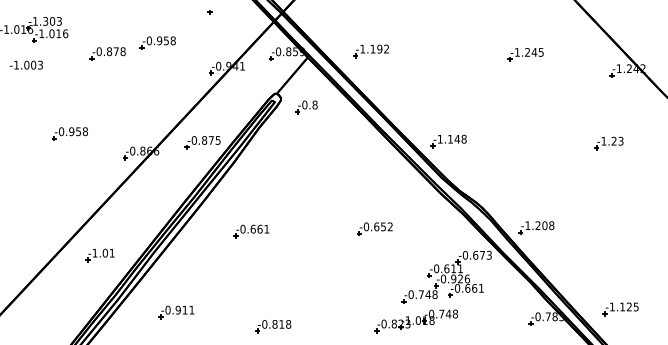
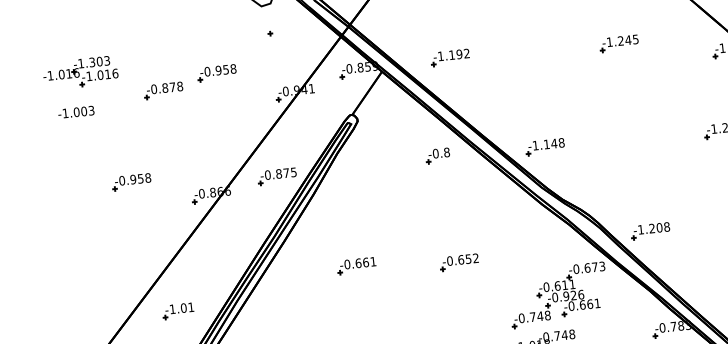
part: (306, 107) -> (437, 156), moved
part: (374, 228) -> (458, 261), moved
part: (251, 231) -> (356, 266), moved

